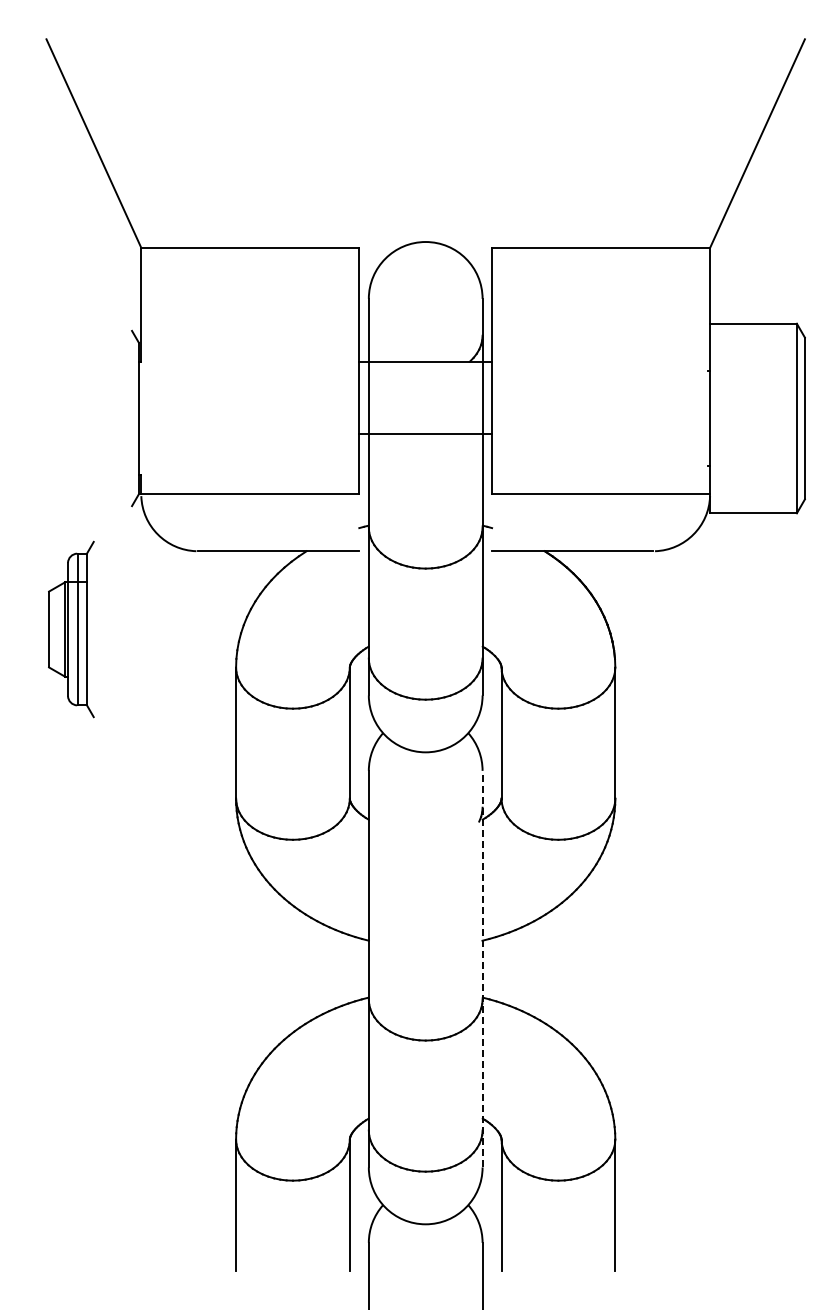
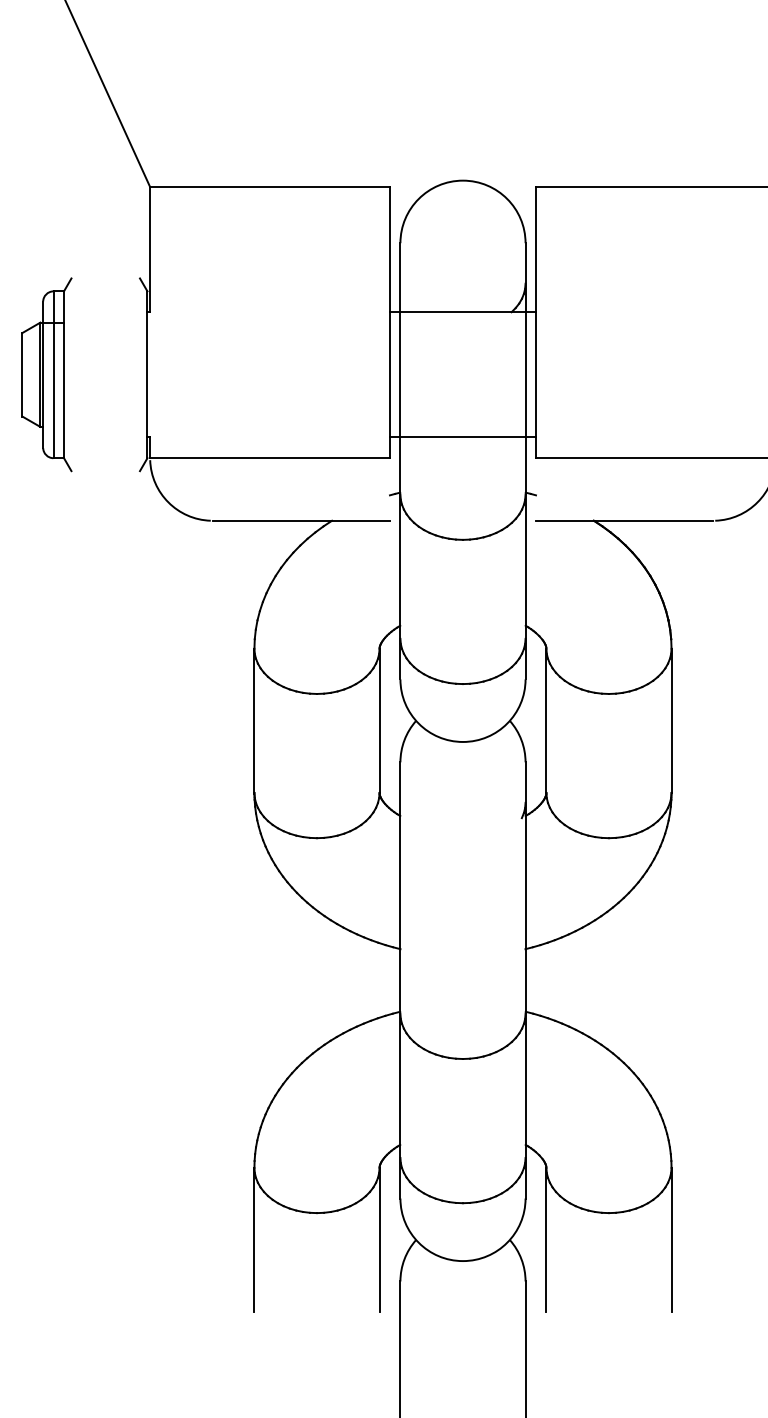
line: (425, 434) -> (462, 437), moved
part: (71, 629) -> (47, 374), moved
line: (482, 968) -> (525, 979), dashed -> solid

